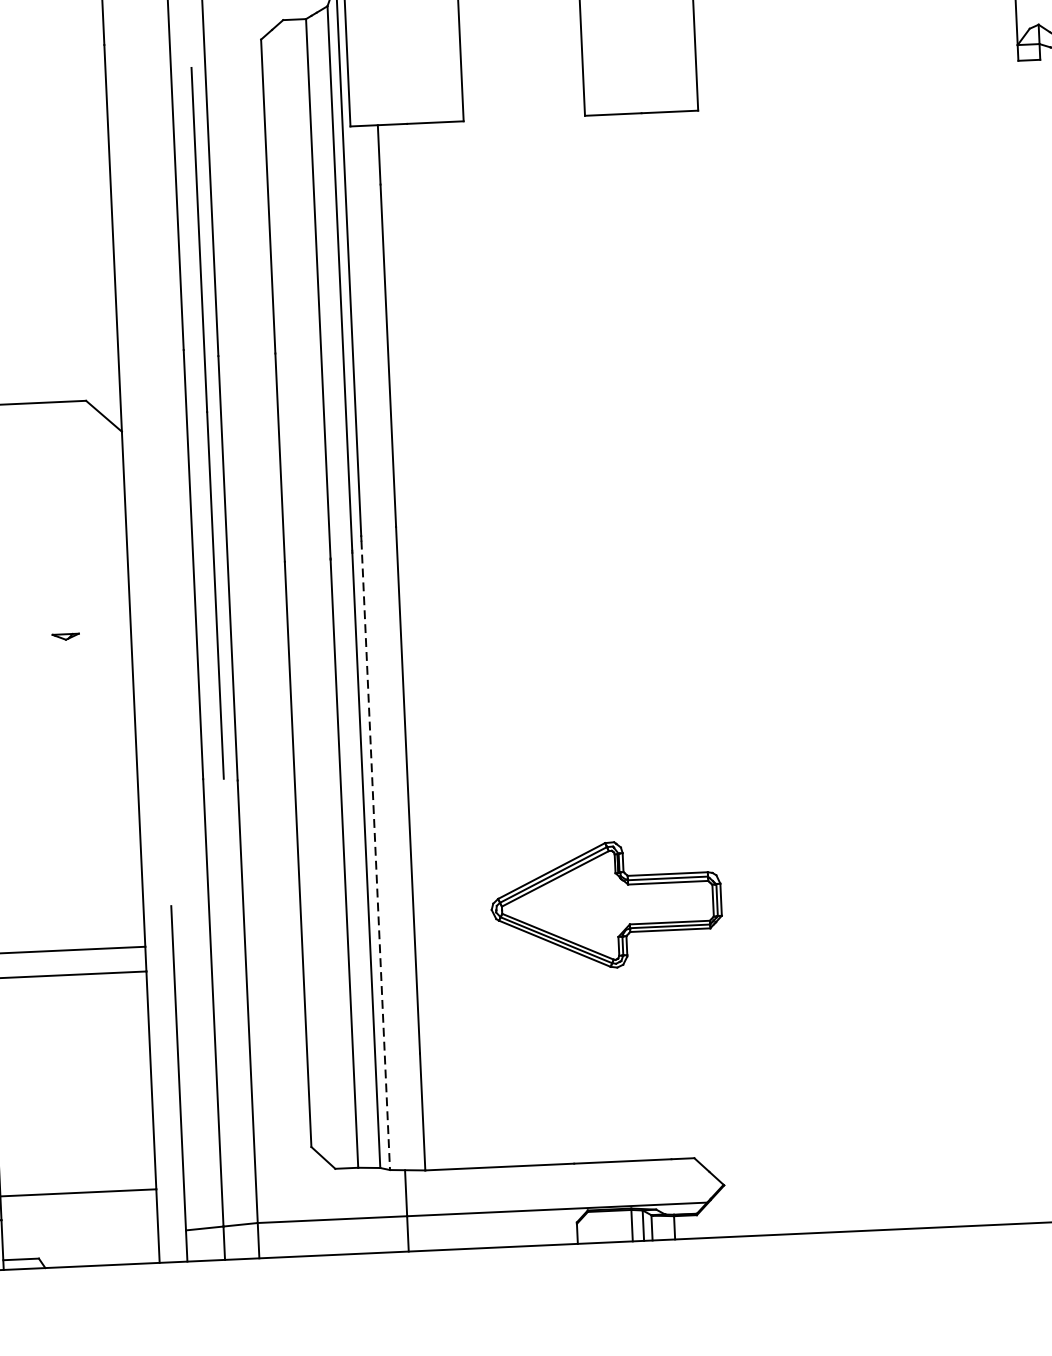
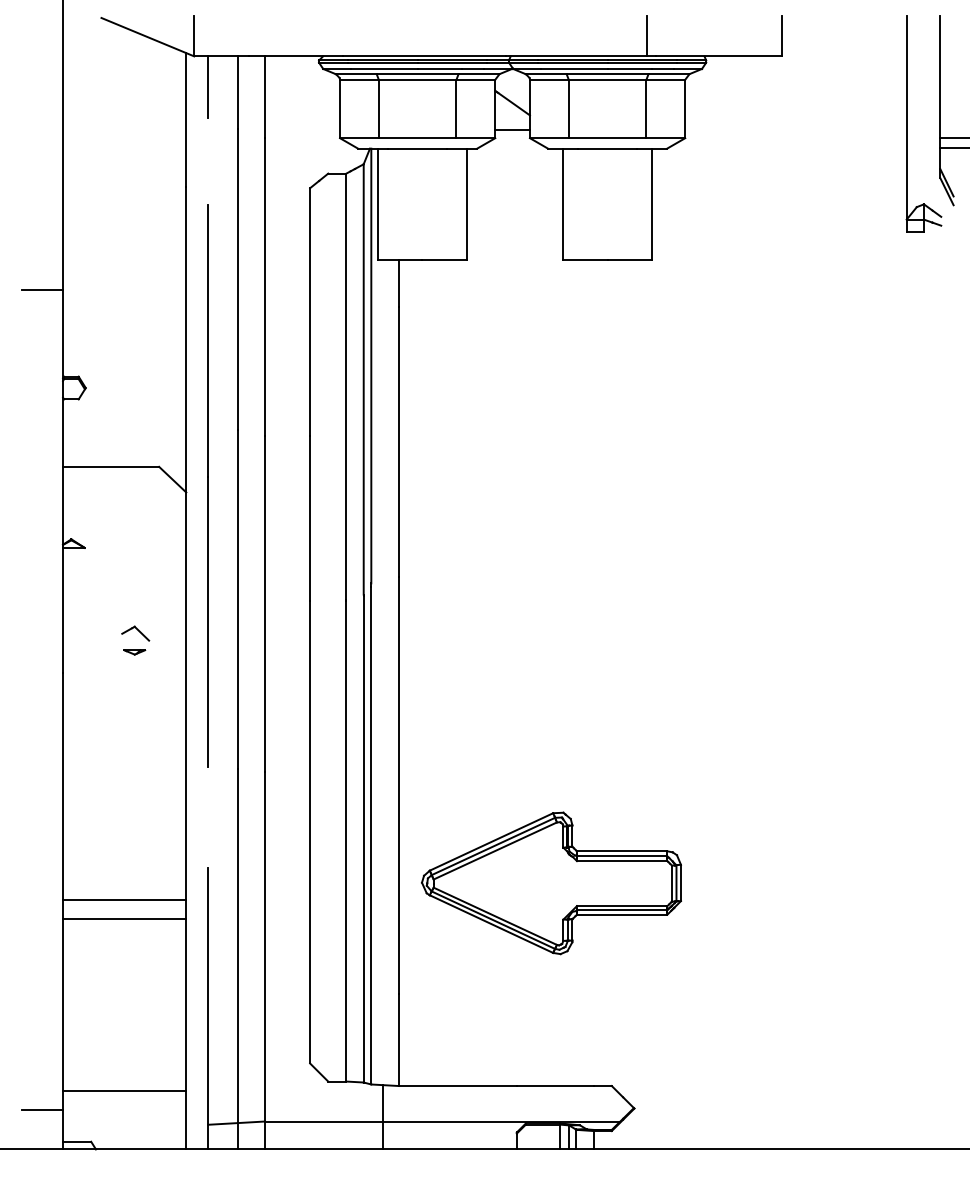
line: (206, 422) -> (207, 485), moved
part: (65, 613) -> (135, 633), added
line: (375, 855) -> (371, 835), dashed -> solid
part: (606, 905) -> (551, 883), size x1.43

